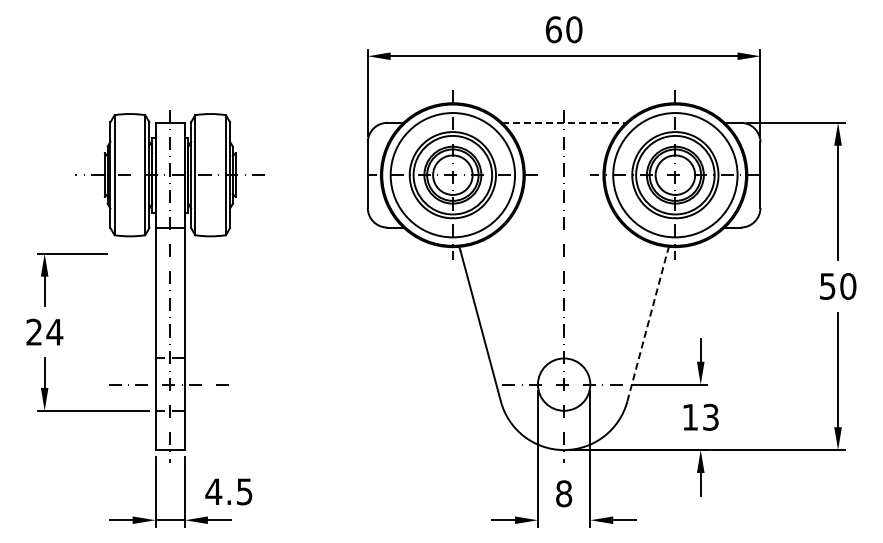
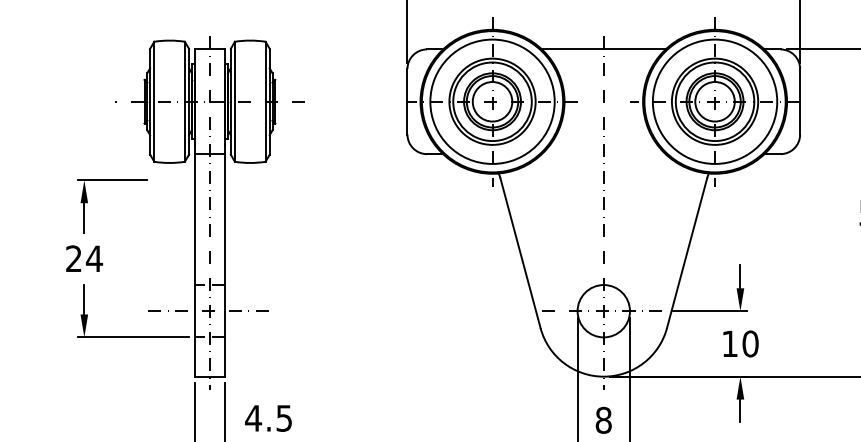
line: (564, 122) -> (604, 49), dashed -> solid
line: (647, 326) -> (687, 253), dashed -> solid
text: (710, 416) -> (750, 343), 13 -> 10

